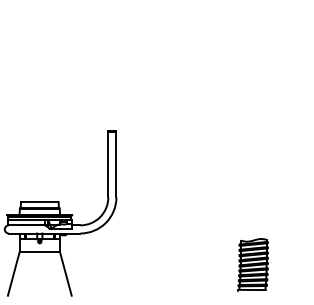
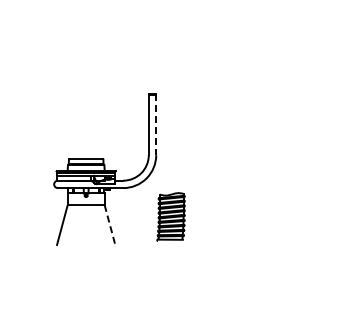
line: (116, 163) -> (156, 124), solid -> dashed
part: (252, 264) -> (170, 216), moved
line: (65, 274) -> (109, 225), solid -> dashed

